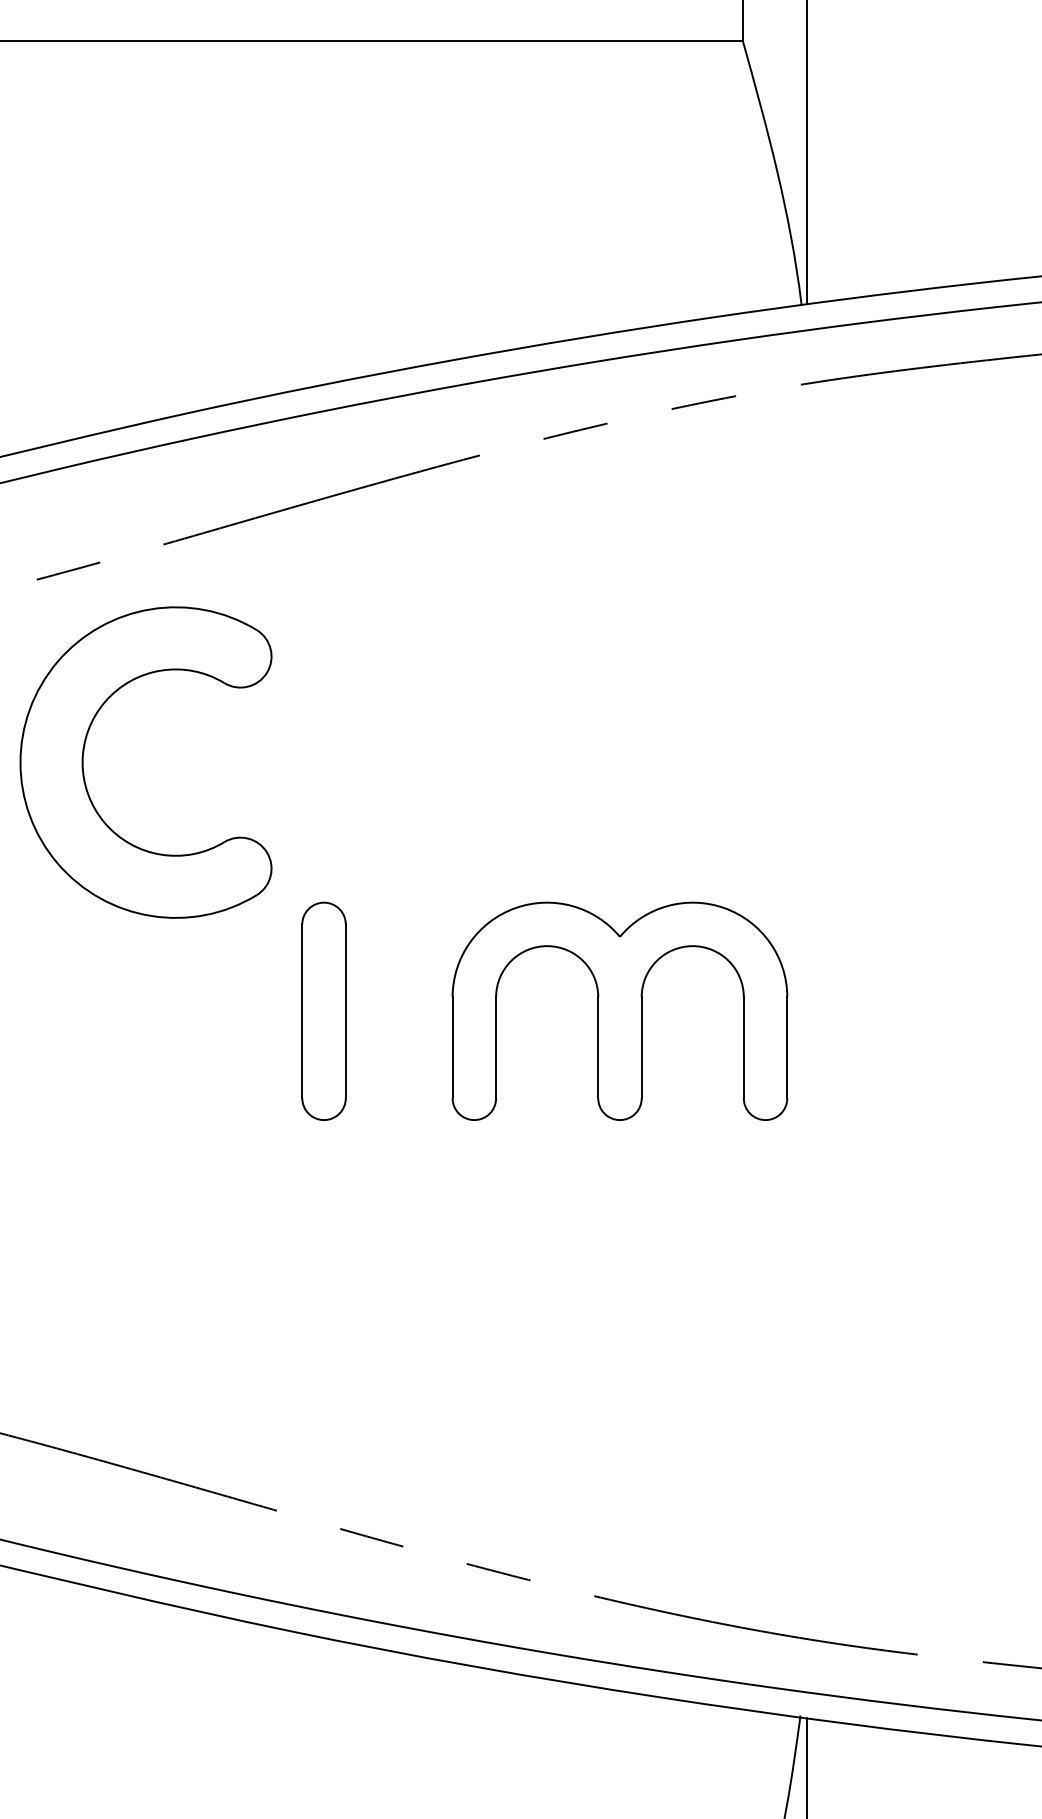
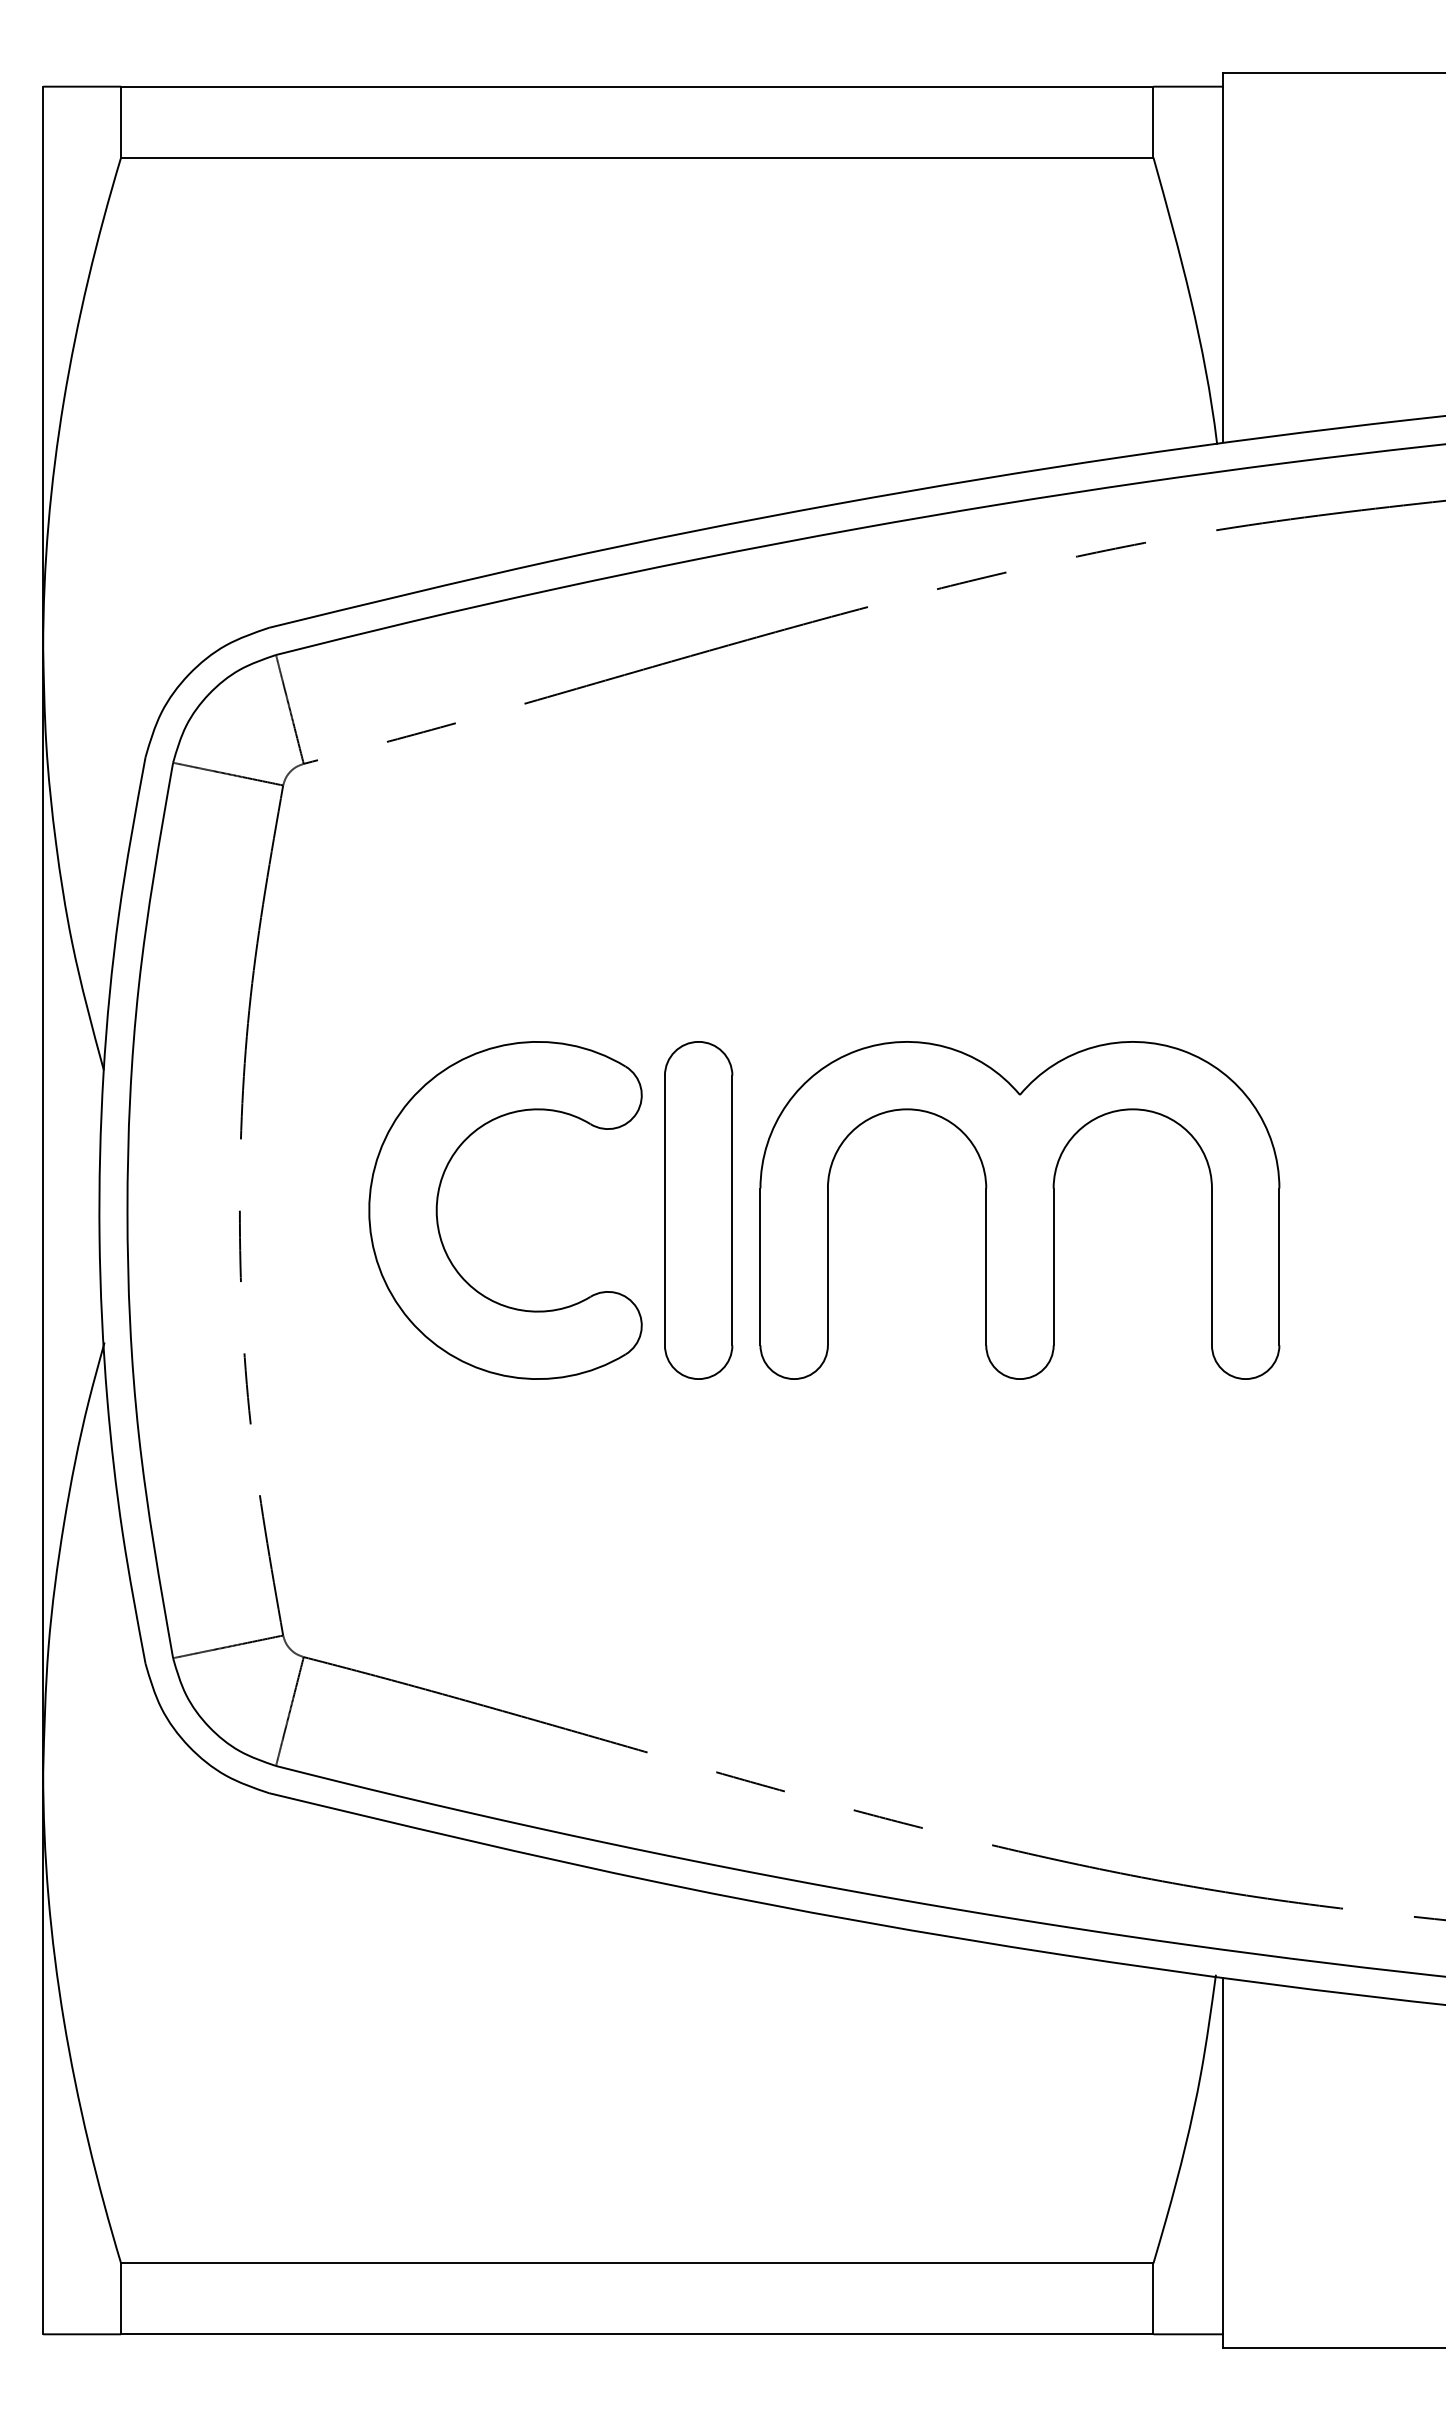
part: (84, 754) -> (438, 1201), moved
part: (323, 1011) -> (698, 1210), size x1.43
part: (619, 1011) -> (1019, 1210), size x1.43

